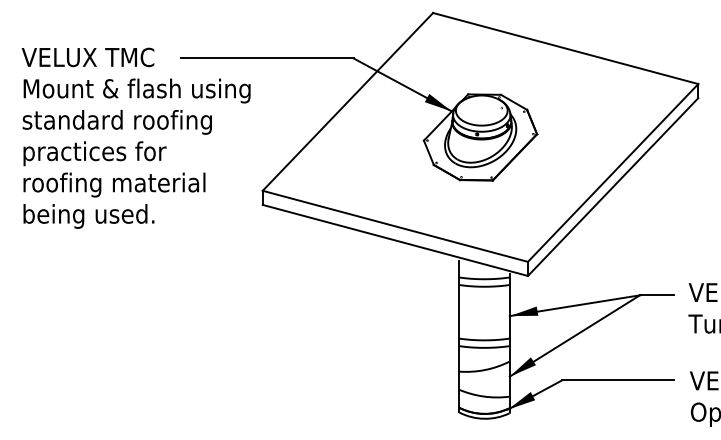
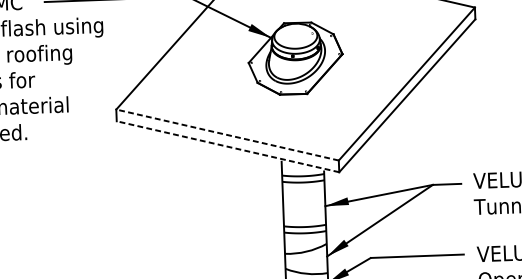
line: (394, 226) -> (226, 135), solid -> dashed
line: (394, 240) -> (227, 146), solid -> dashed

